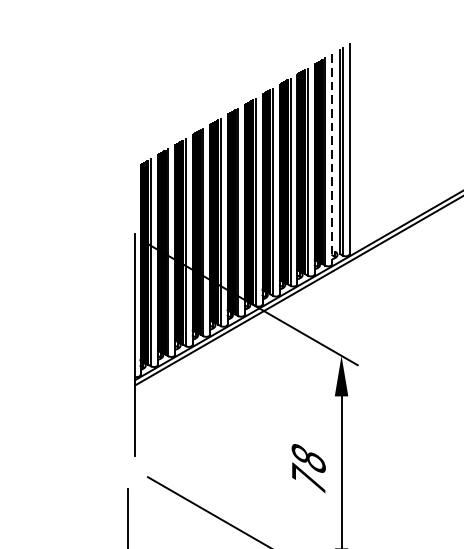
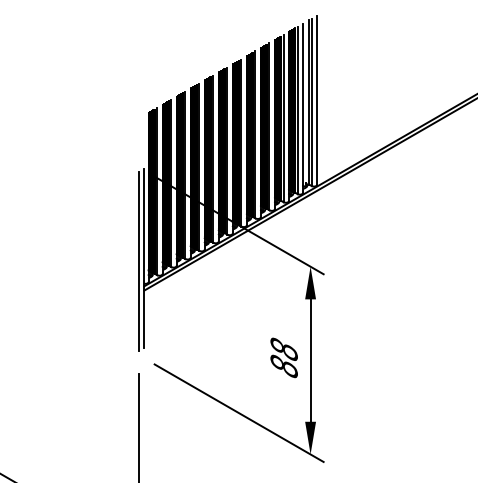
line: (332, 159) -> (303, 108), dashed -> solid
line: (127, 348) -> (138, 260), added
text: (307, 478) -> (283, 365), 78 -> 88

